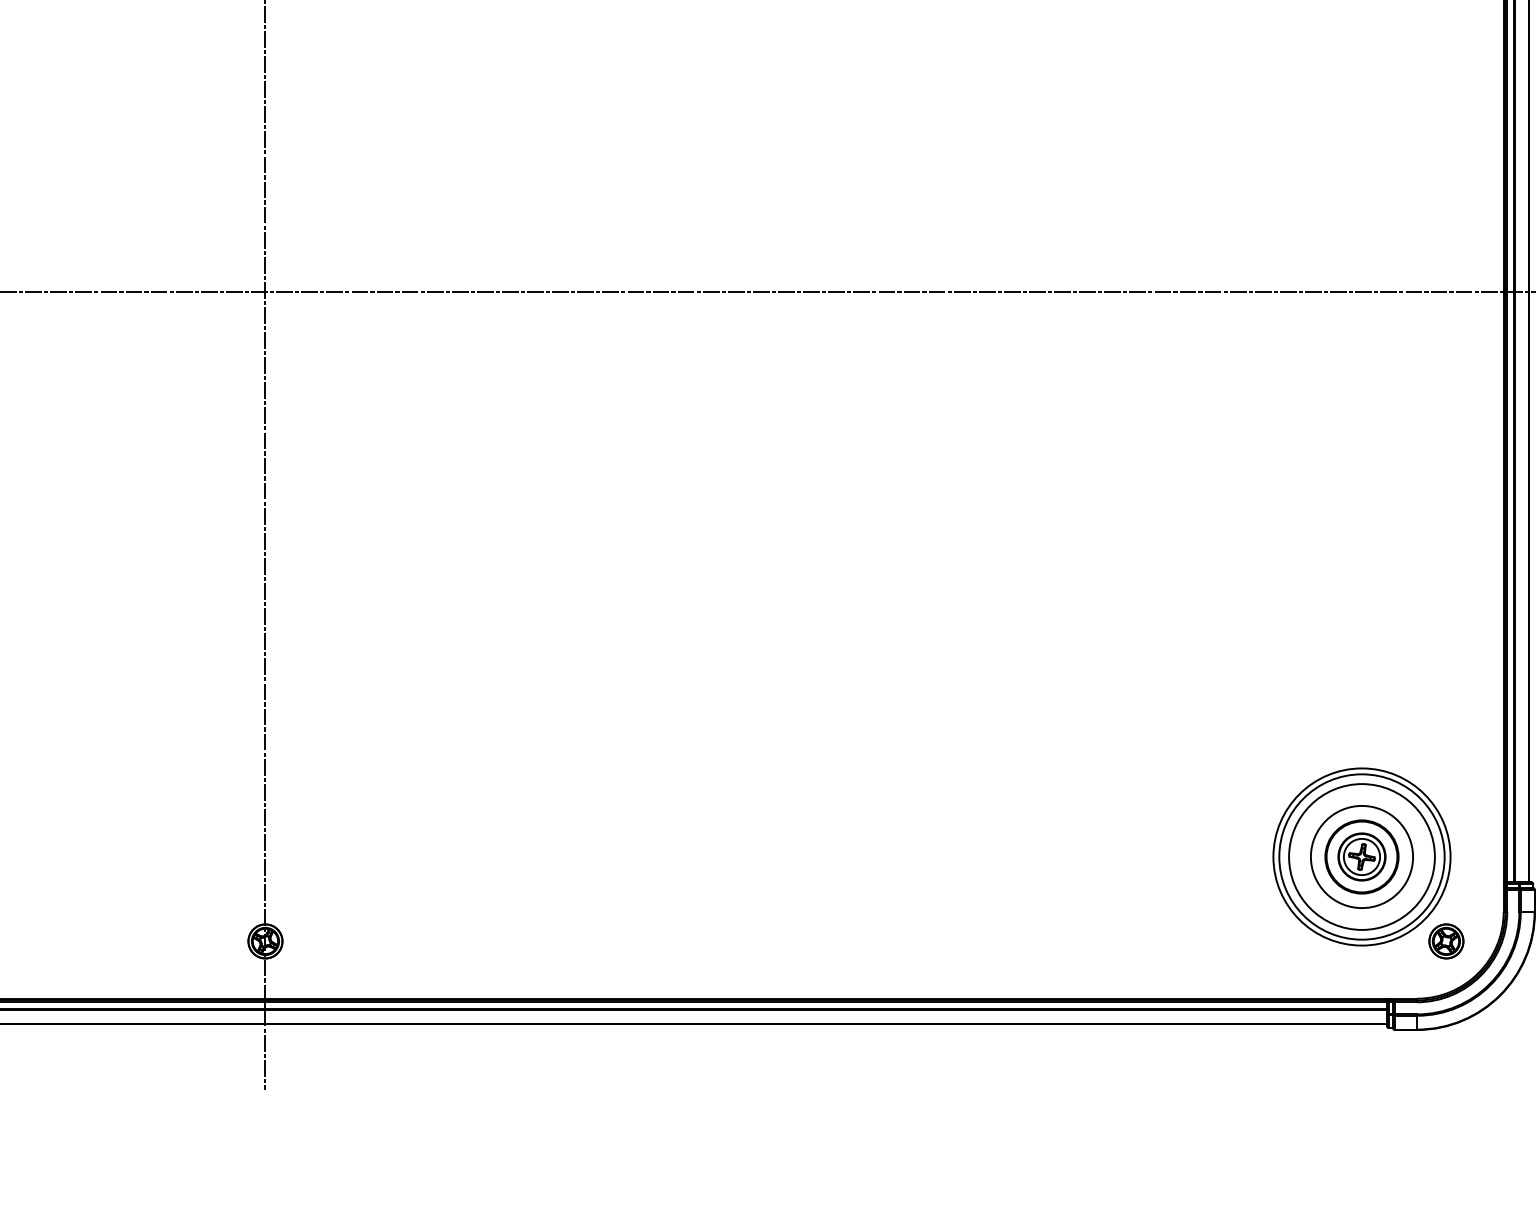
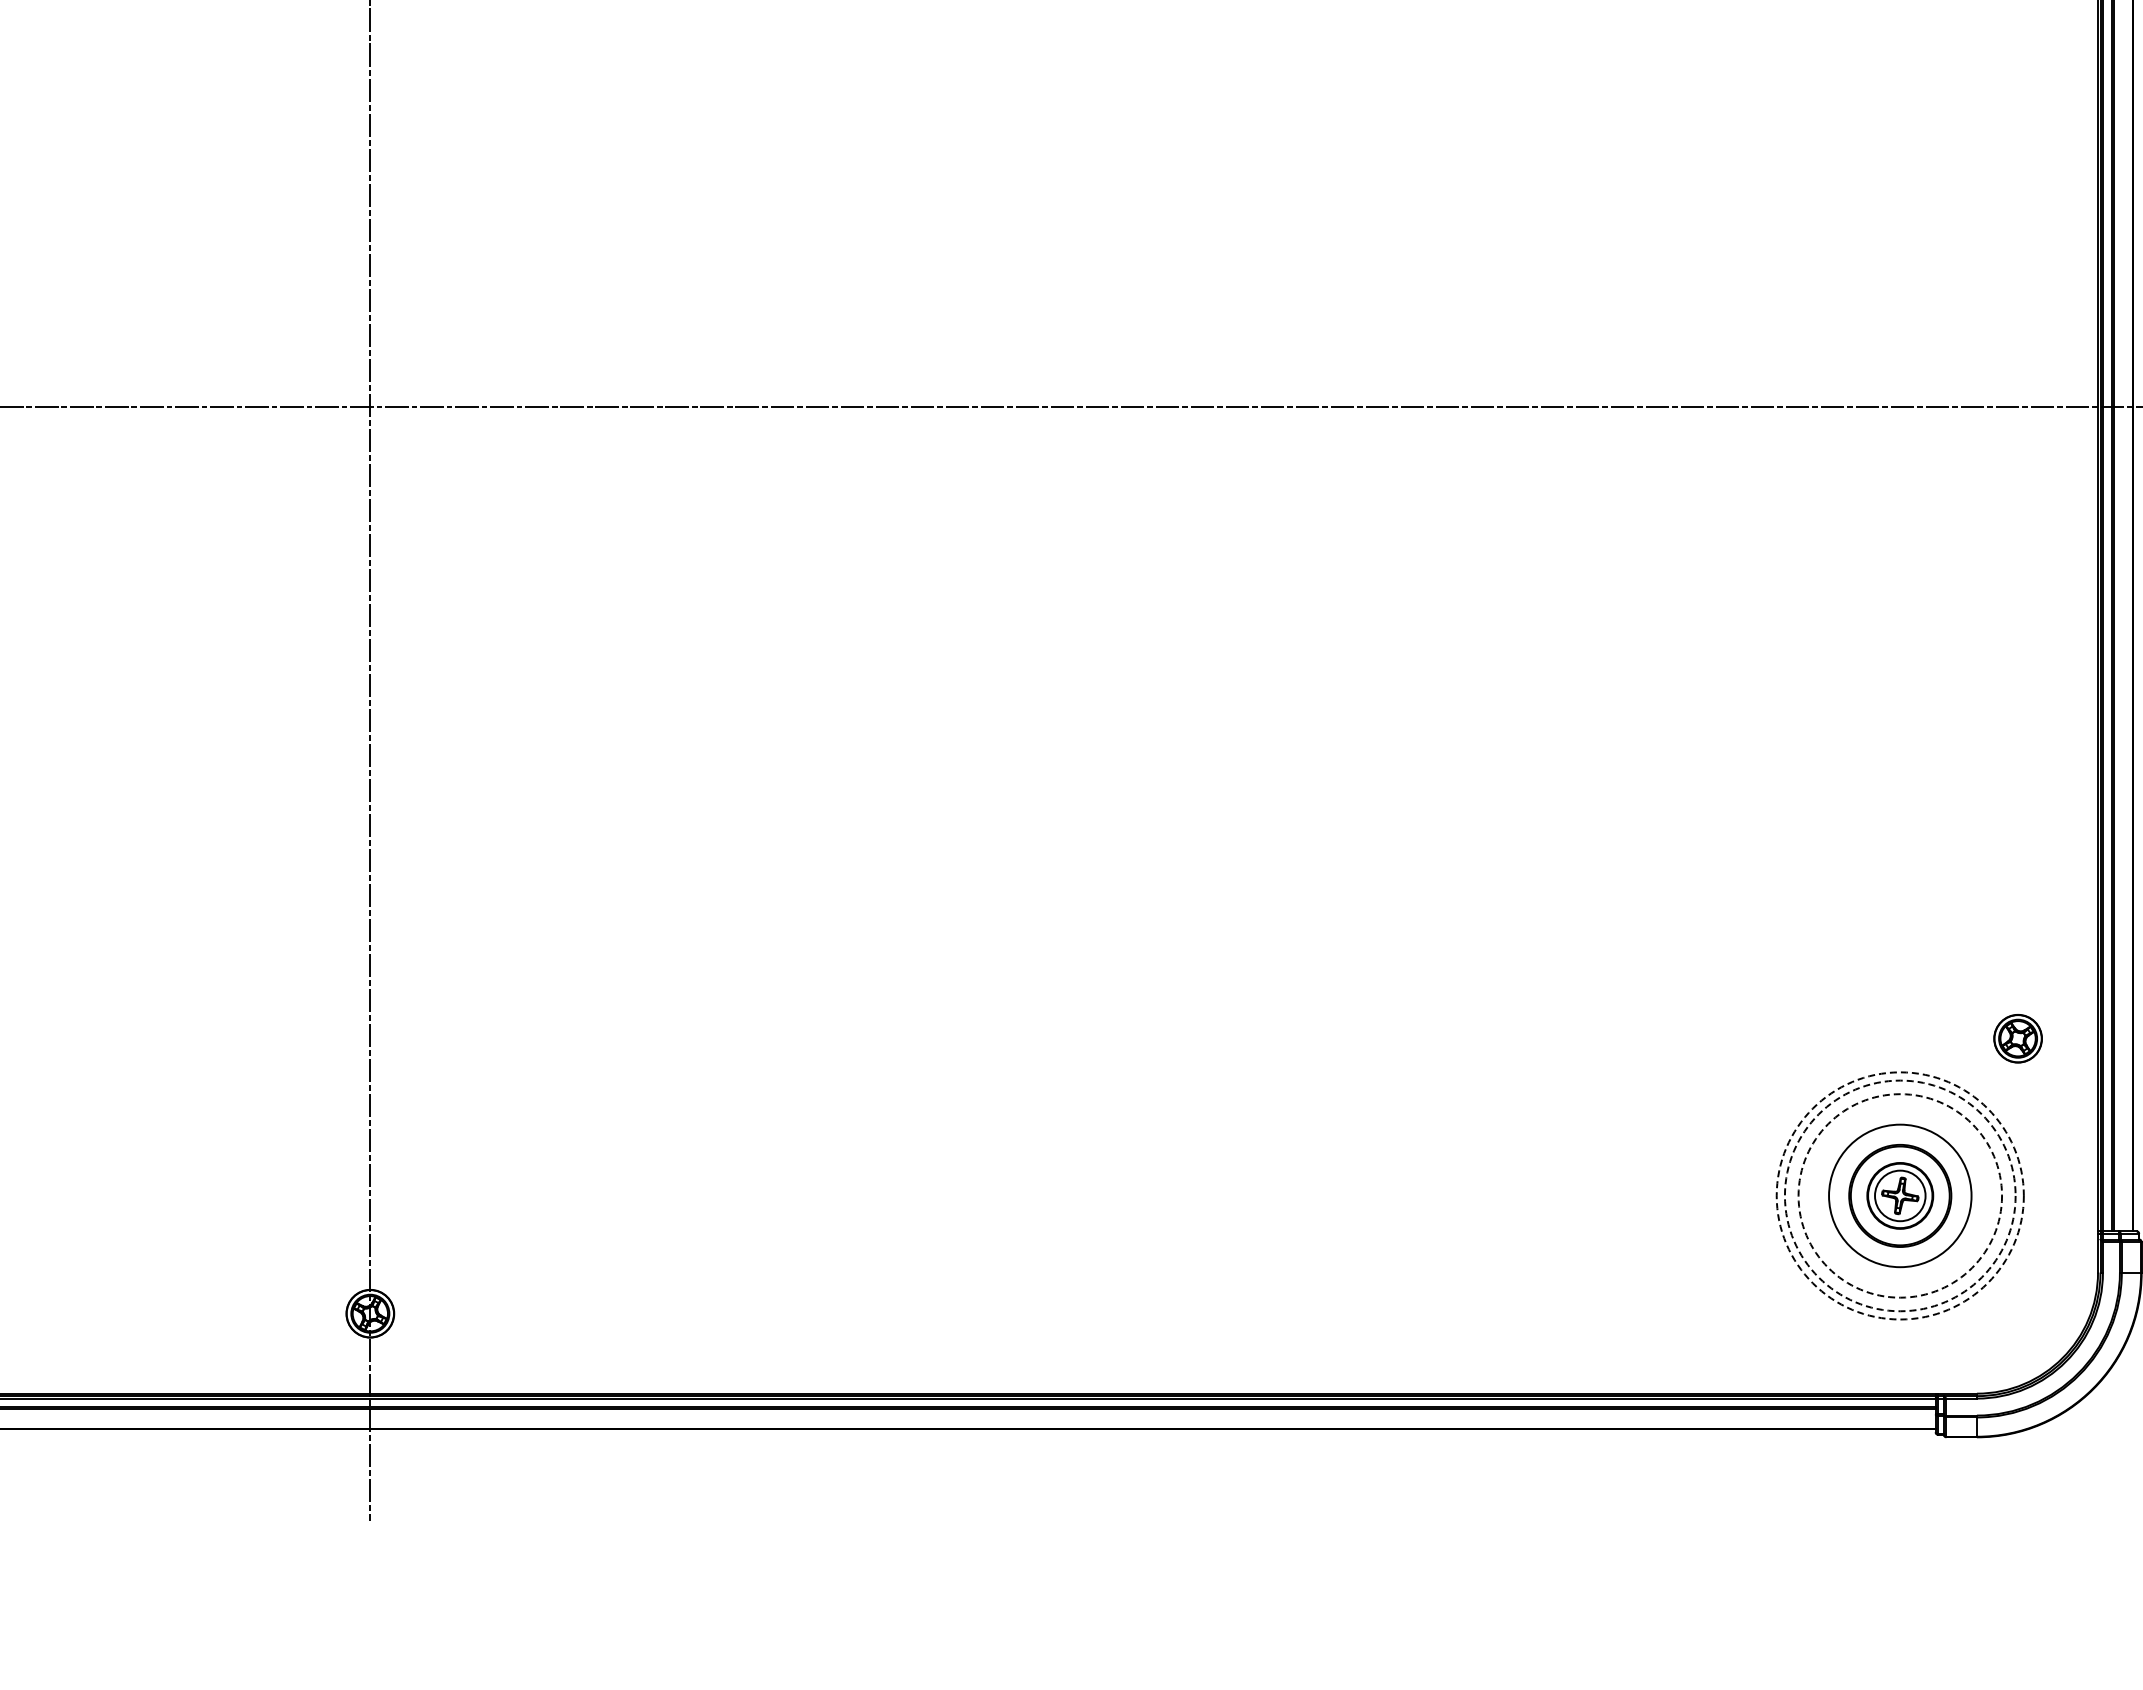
circle: (1361, 856) -> (1899, 1195), solid -> dashed
circle: (1361, 856) -> (1899, 1195), solid -> dashed
circle: (1362, 856) -> (1900, 1195), solid -> dashed
part: (1445, 941) -> (2017, 1038), moved

